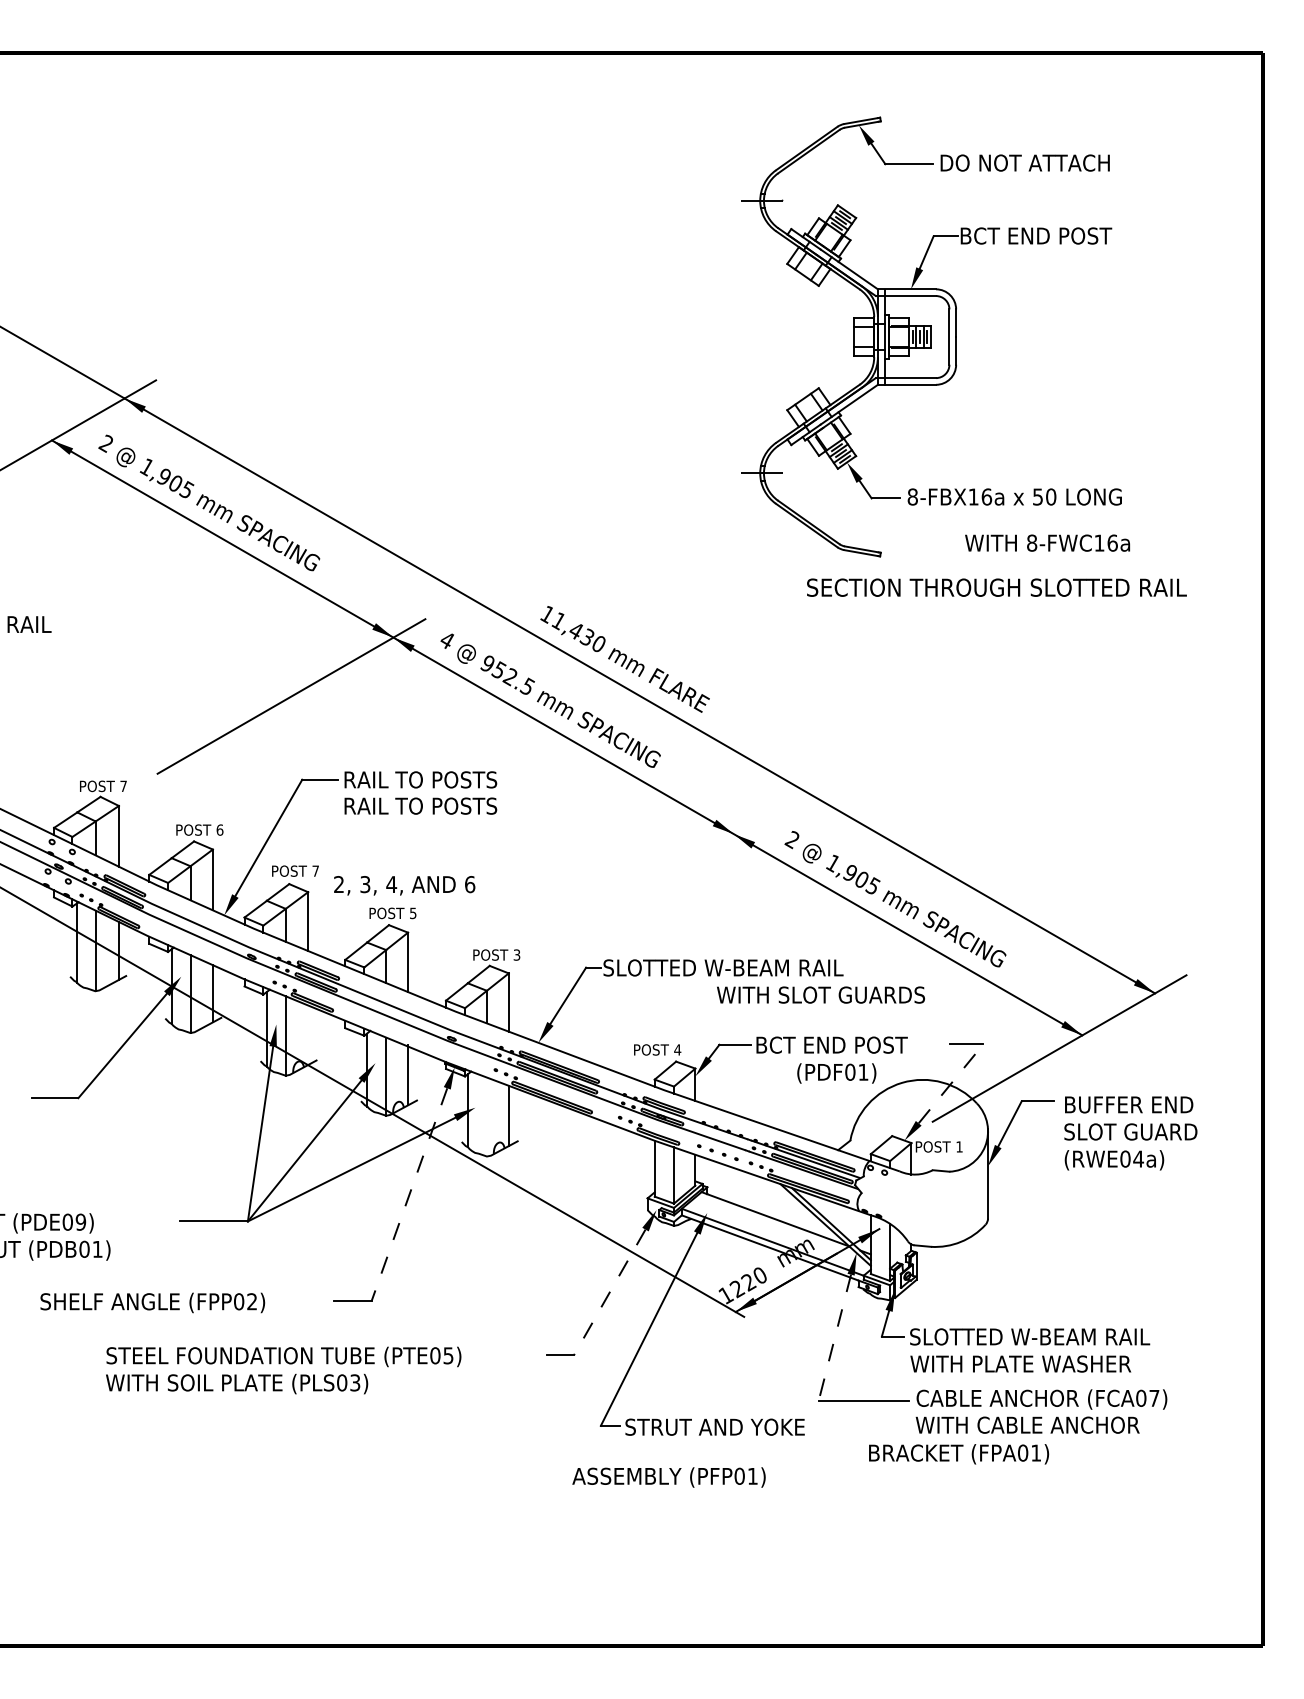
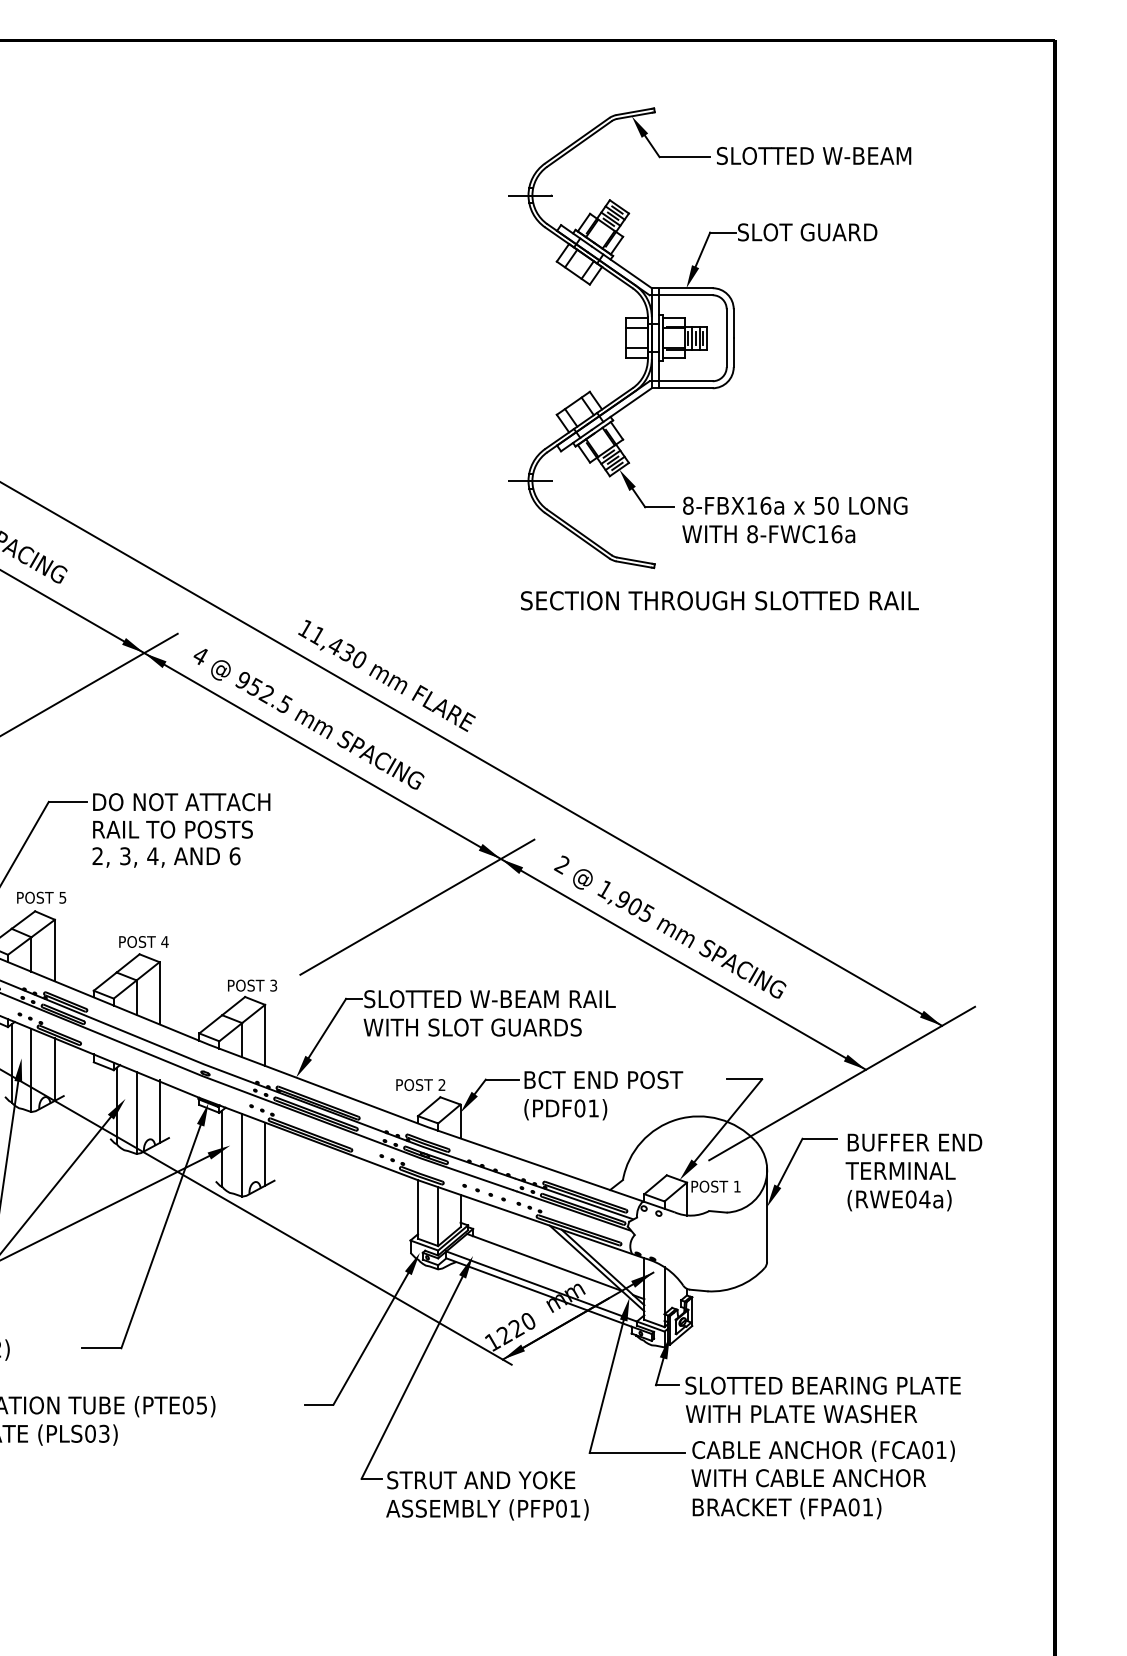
text: (1032, 162) -> (813, 155), DO NOT ATTACH -> SLOTTED W-BEAM
text: (1036, 235) -> (817, 231), BCT END POST -> SLOT GUARD
text: (1047, 542) -> (768, 533), moved
text: (996, 587) -> (719, 600), moved
text: (429, 779) -> (182, 801), RAIL TO POSTS -> DO NOT ATTACH
text: (315, 870) -> (62, 897), 7 -> 5
line: (653, 879) -> (416, 906), added
text: (404, 885) -> (166, 857), moved
text: (412, 913) -> (164, 942), 5 -> 4
text: (820, 994) -> (472, 1026), moved
line: (308, 1035) -> (55, 1069), added
text: (677, 1049) -> (441, 1084), 4 -> 2
text: (836, 1073) -> (565, 1109), moved
line: (951, 1083) -> (728, 1120), dashed -> solid
line: (486, 1116) -> (241, 1154), added
text: (1130, 1131) -> (916, 1170), SLOT GUARD -> TERMINAL
line: (409, 1194) -> (161, 1236), dashed -> solid
line: (609, 1292) -> (370, 1339), dashed -> solid
text: (1091, 1336) -> (875, 1385), SLOTTED W-BEAM RAIL -> SLOTTED BEARING PLATE
line: (834, 1338) -> (606, 1387), dashed -> solid
text: (1154, 1398) -> (941, 1450), (FCA07) -> (FCA01)
text: (959, 1454) -> (787, 1508), moved
text: (668, 1477) -> (486, 1509), moved

